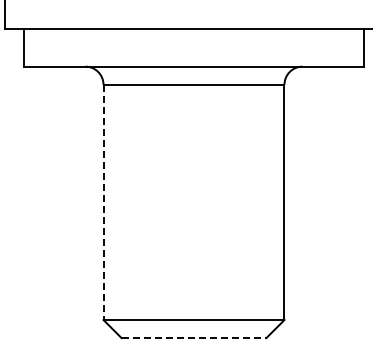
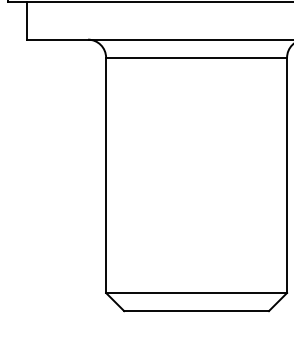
line: (103, 202) -> (106, 175), dashed -> solid
line: (194, 338) -> (197, 311), dashed -> solid

